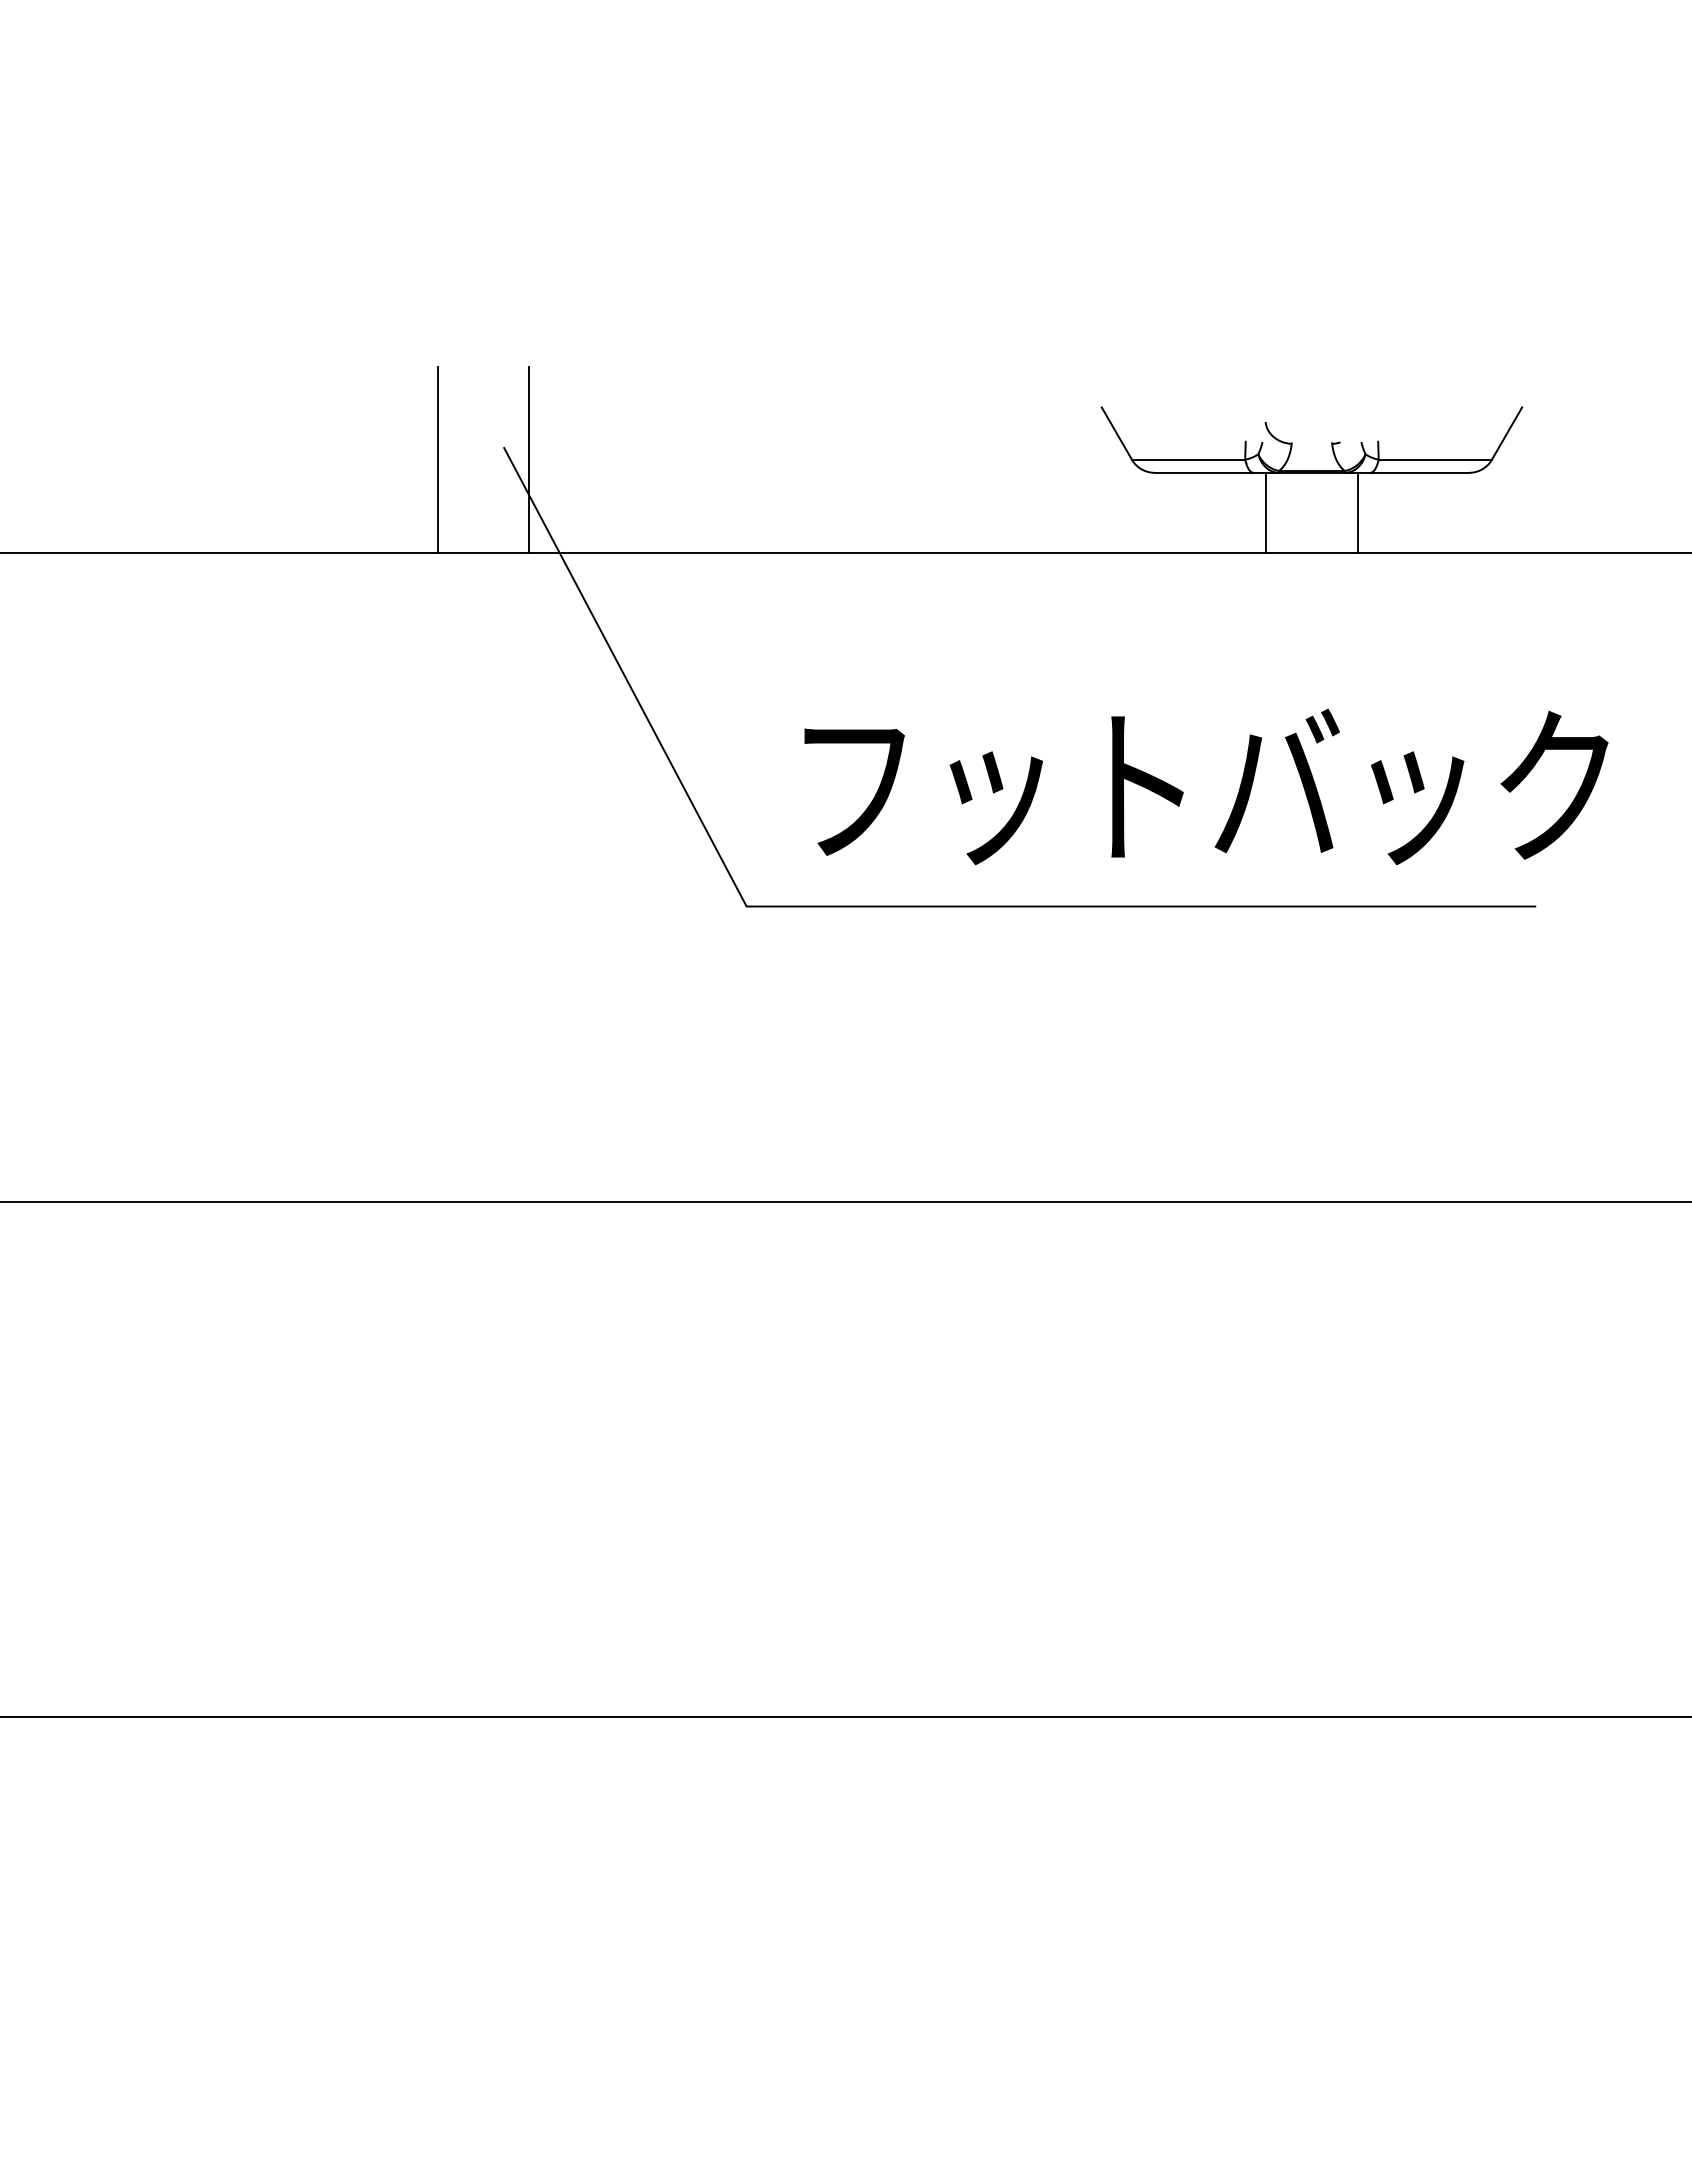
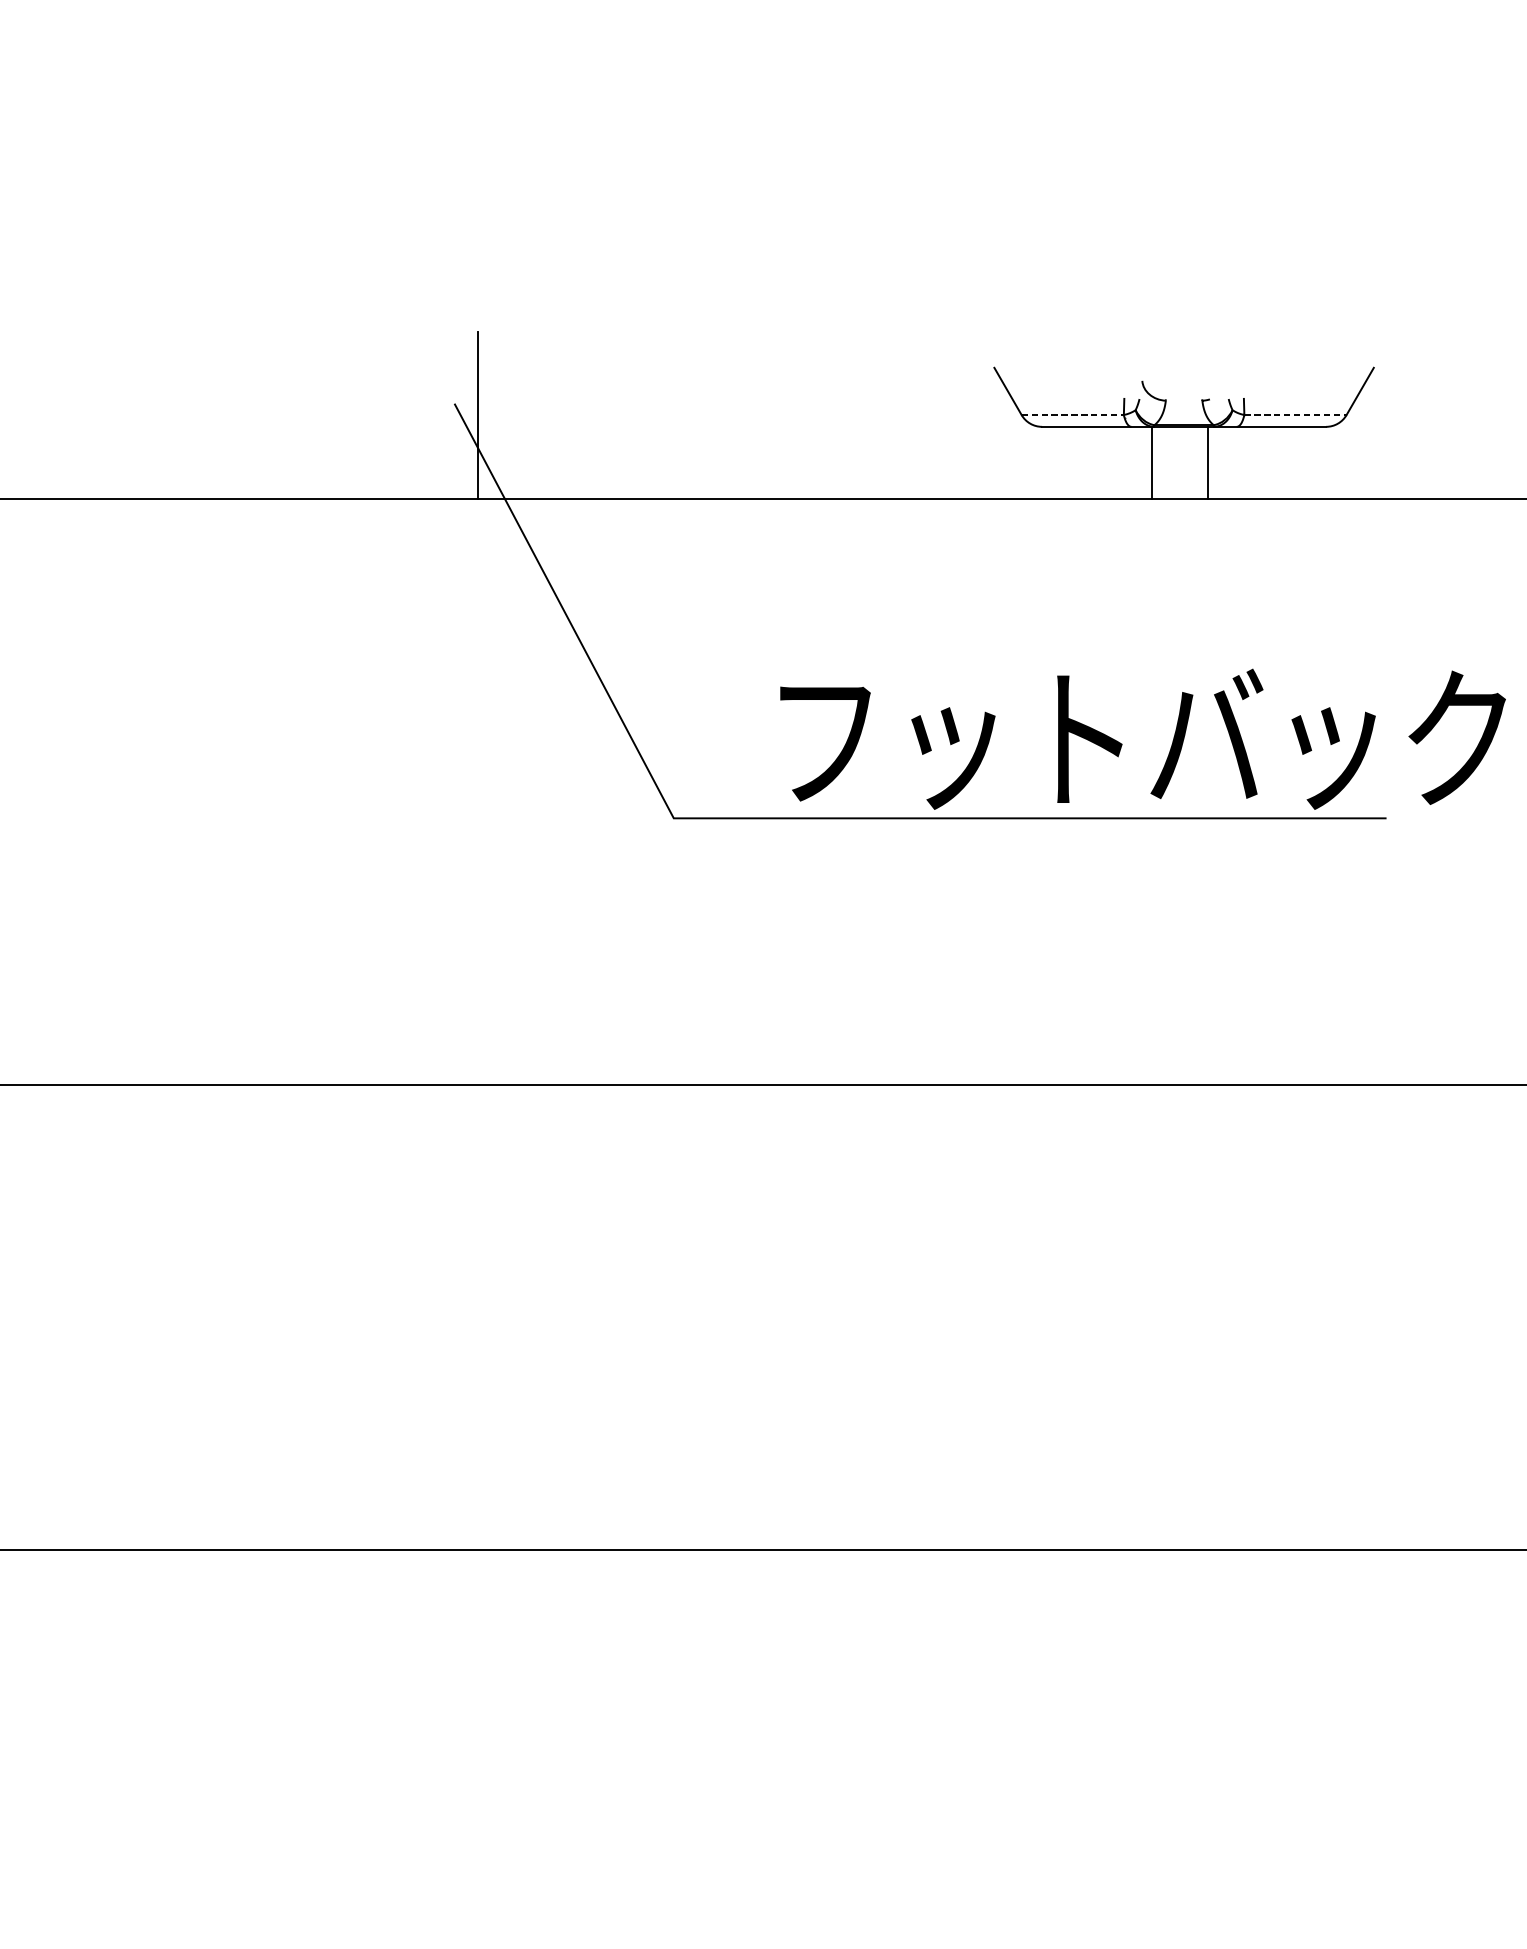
line: (1188, 459) -> (1072, 414), solid -> dashed
line: (1435, 459) -> (1295, 414), solid -> dashed
line: (437, 460) -> (394, 415), removed
line: (1266, 512) -> (1208, 462), moved
line: (1357, 512) -> (1152, 462), moved
text: (1206, 786) -> (1143, 738), moved

